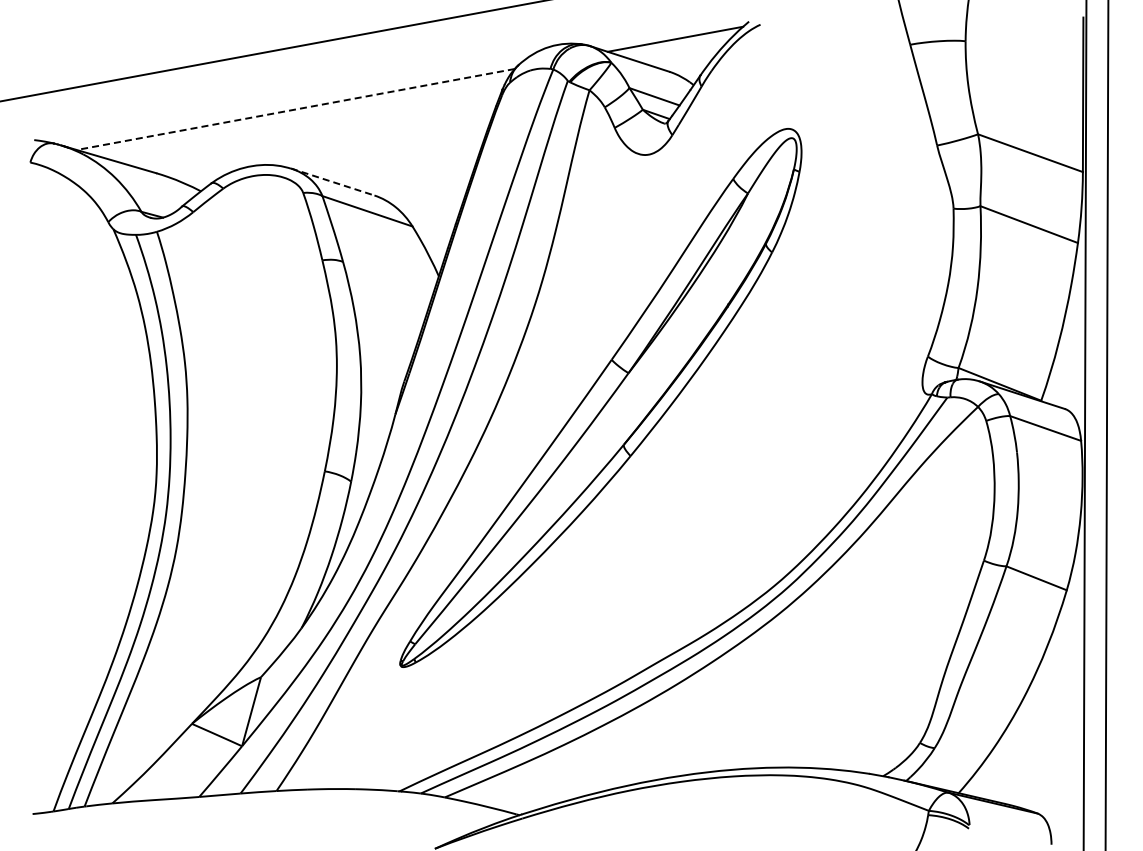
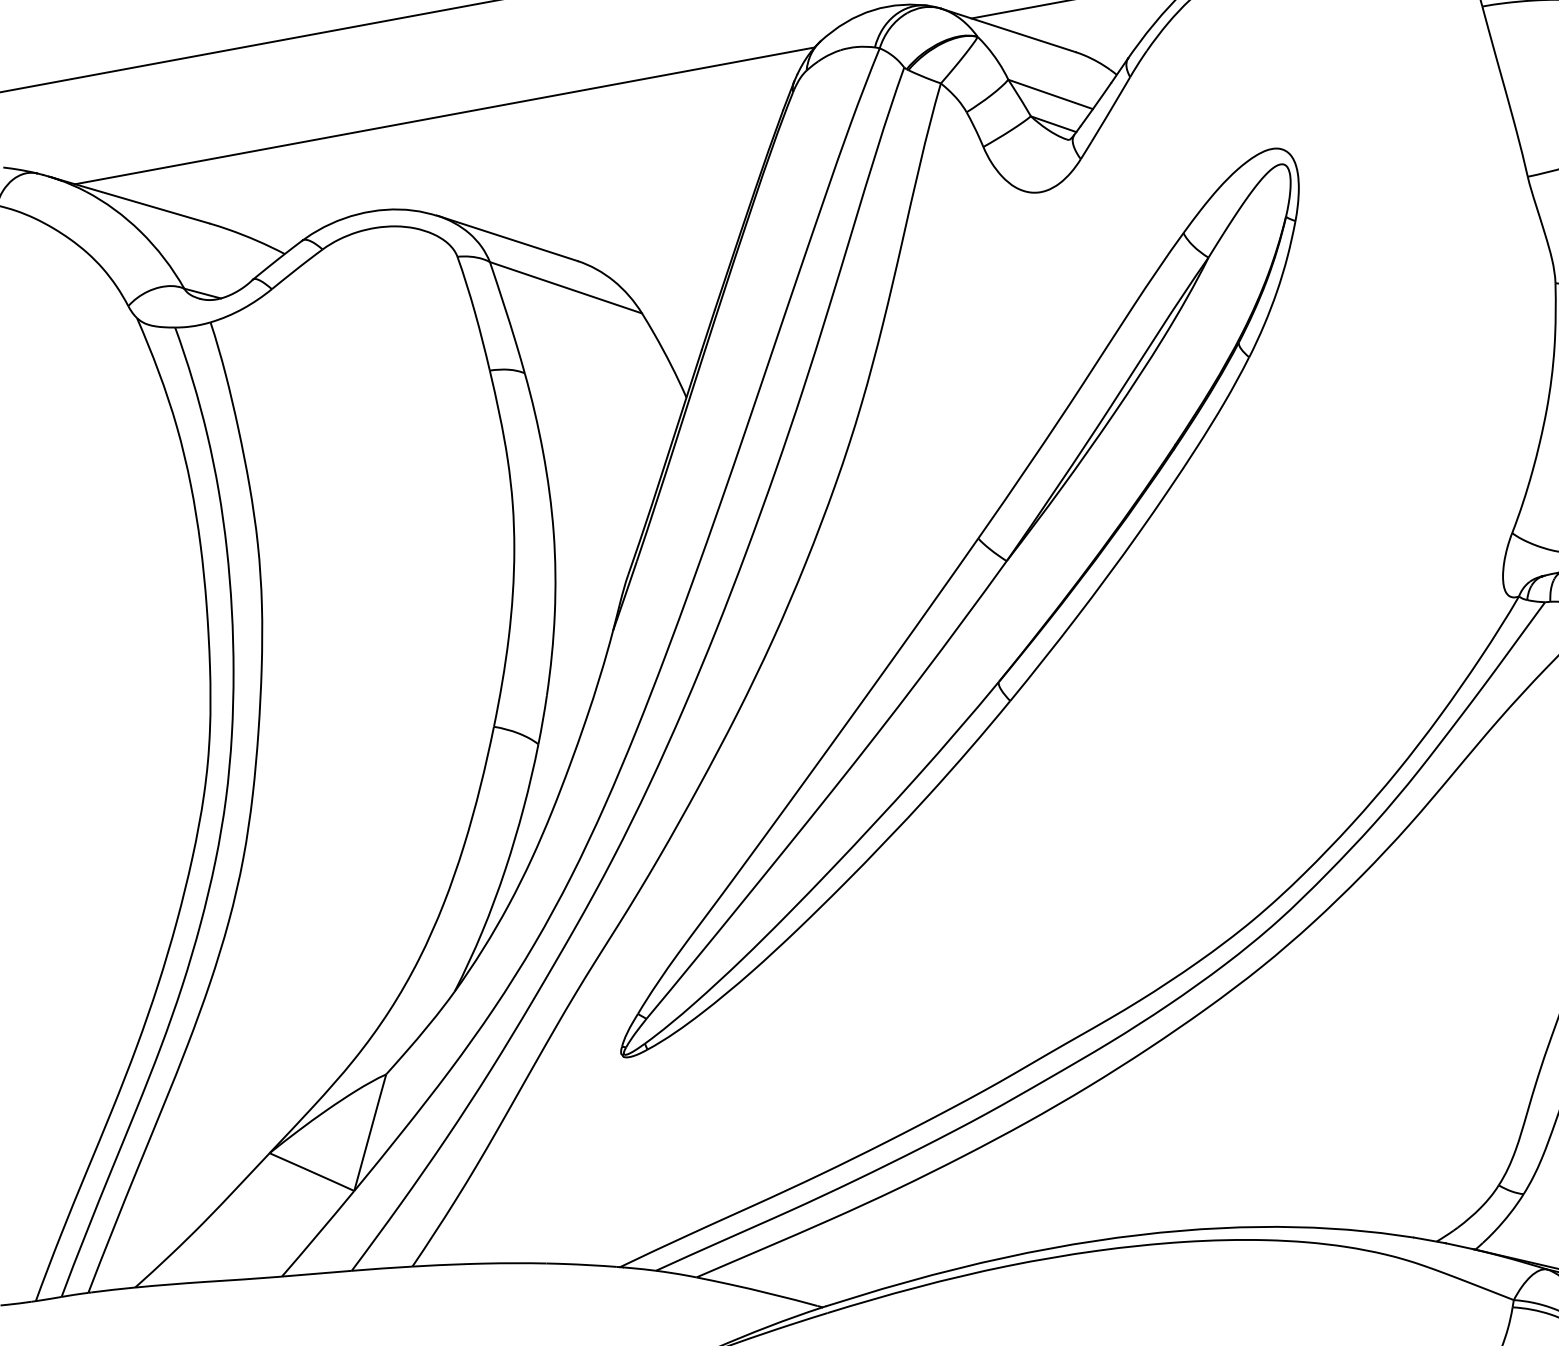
line: (295, 109) -> (444, 115), dashed -> solid
line: (332, 182) -> (506, 239), dashed -> solid

